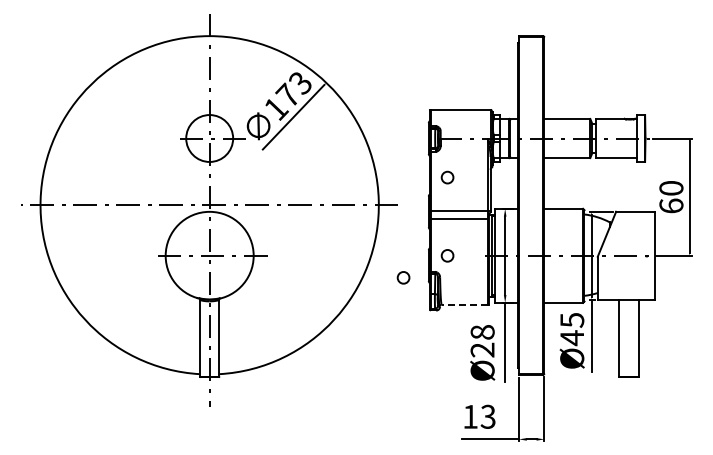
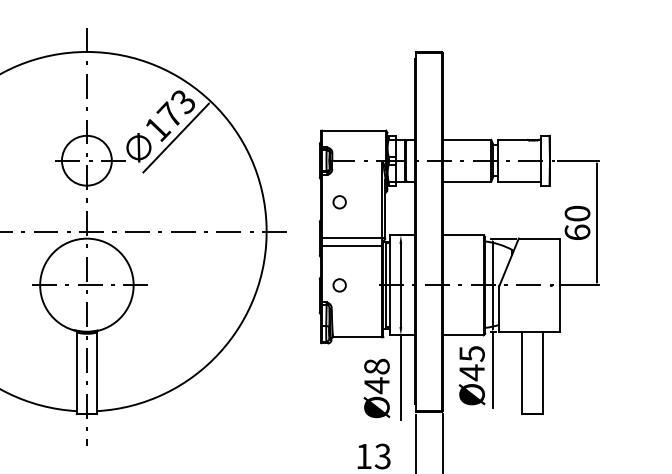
circle: (403, 277) -> (292, 308), removed
line: (464, 304) -> (357, 337), dashed -> solid
text: (482, 350) -> (376, 385), Ø28 -> Ø48

